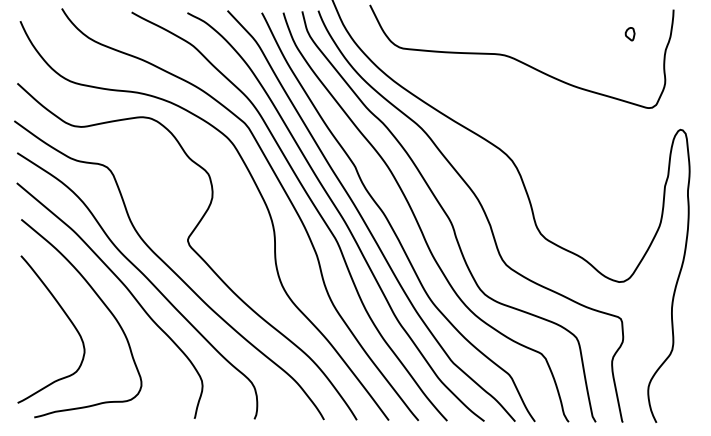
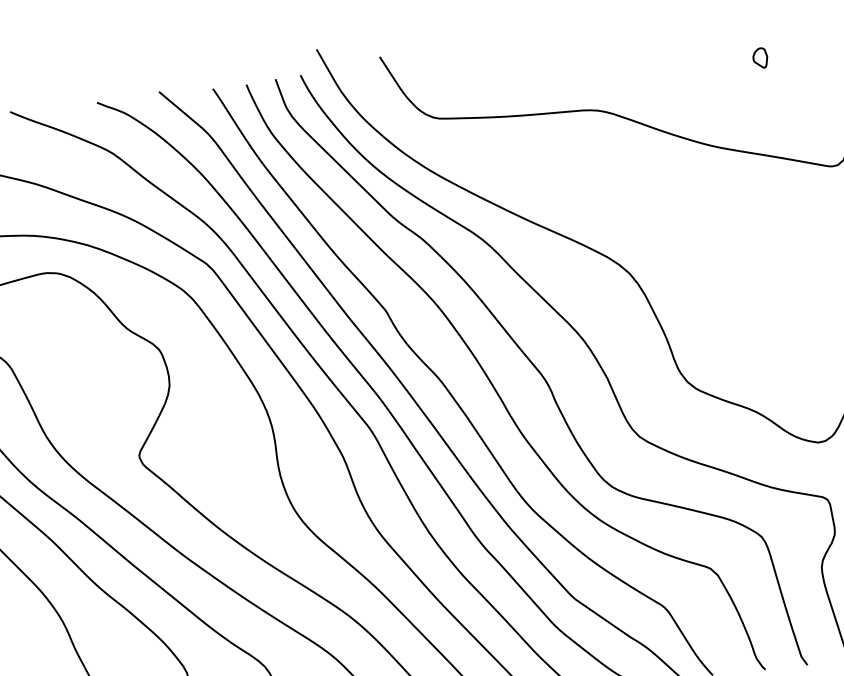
part: (629, 34) -> (759, 58), moved

